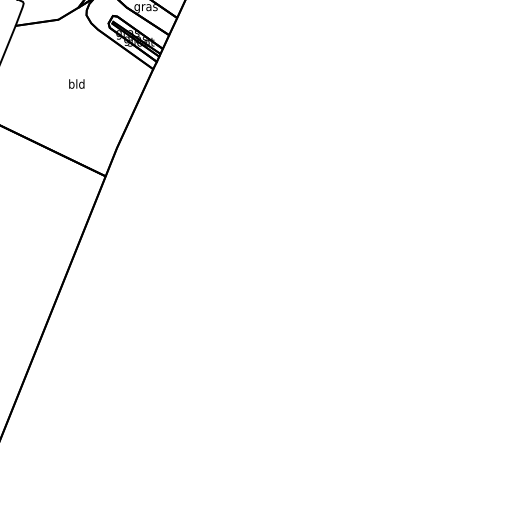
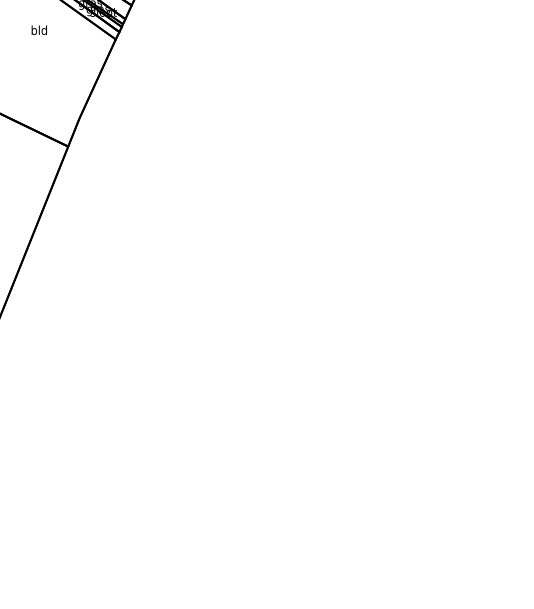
text: (75, 83) -> (38, 29), moved

